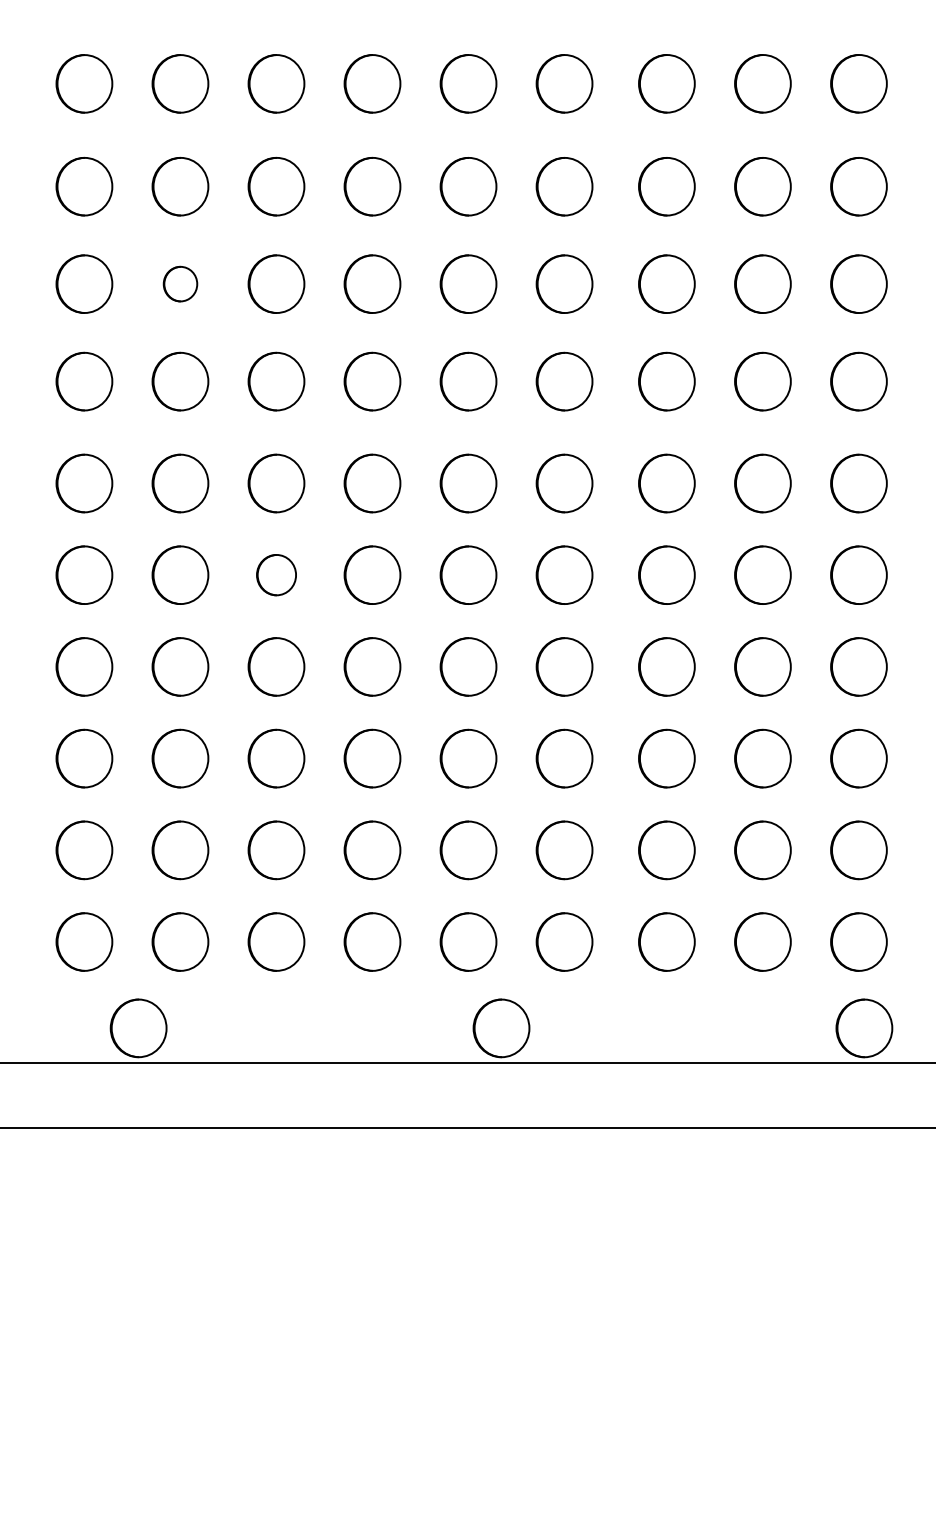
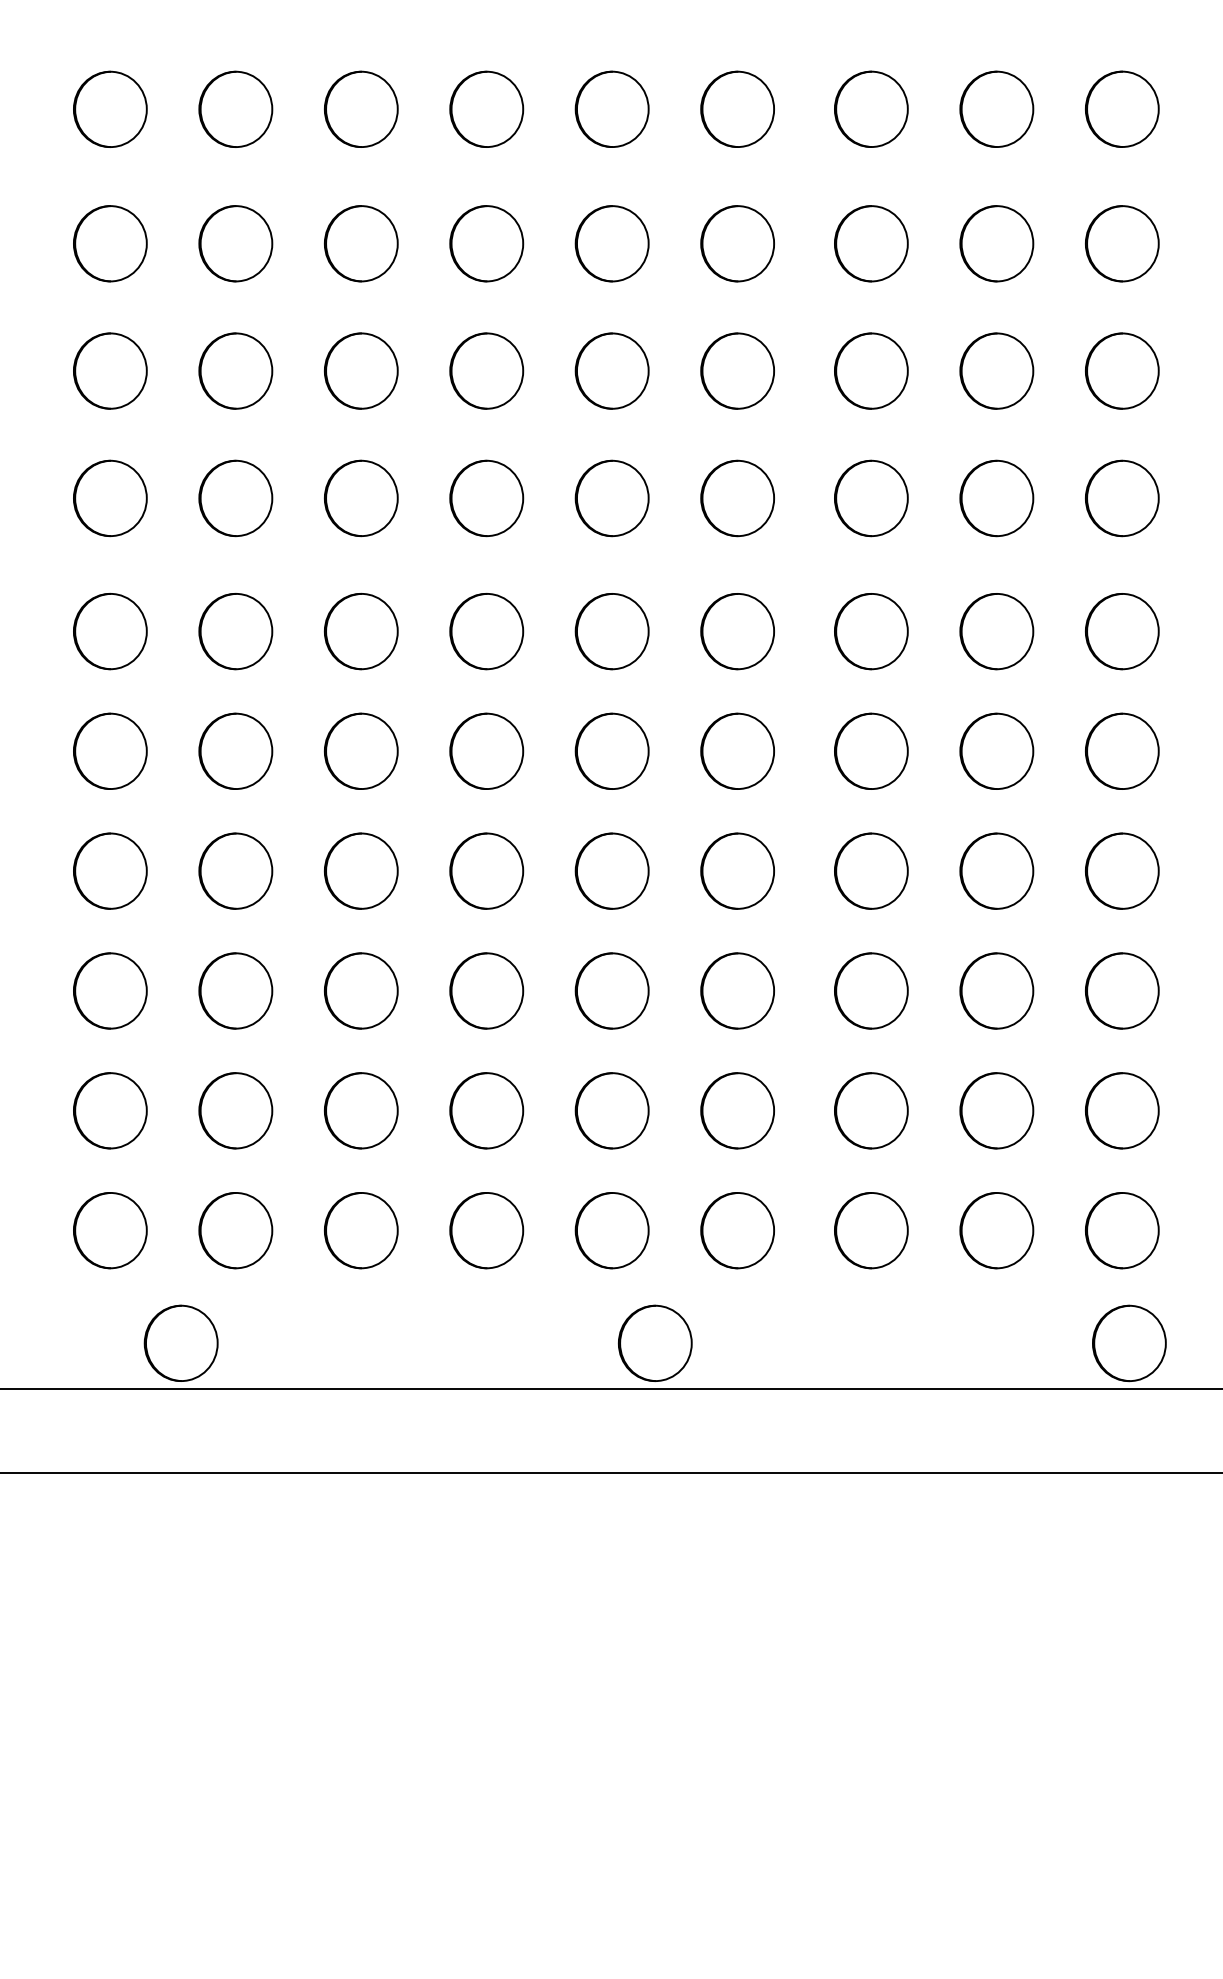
part: (180, 283) -> (235, 370), size x1.67
part: (276, 574) -> (361, 750), size x1.43

